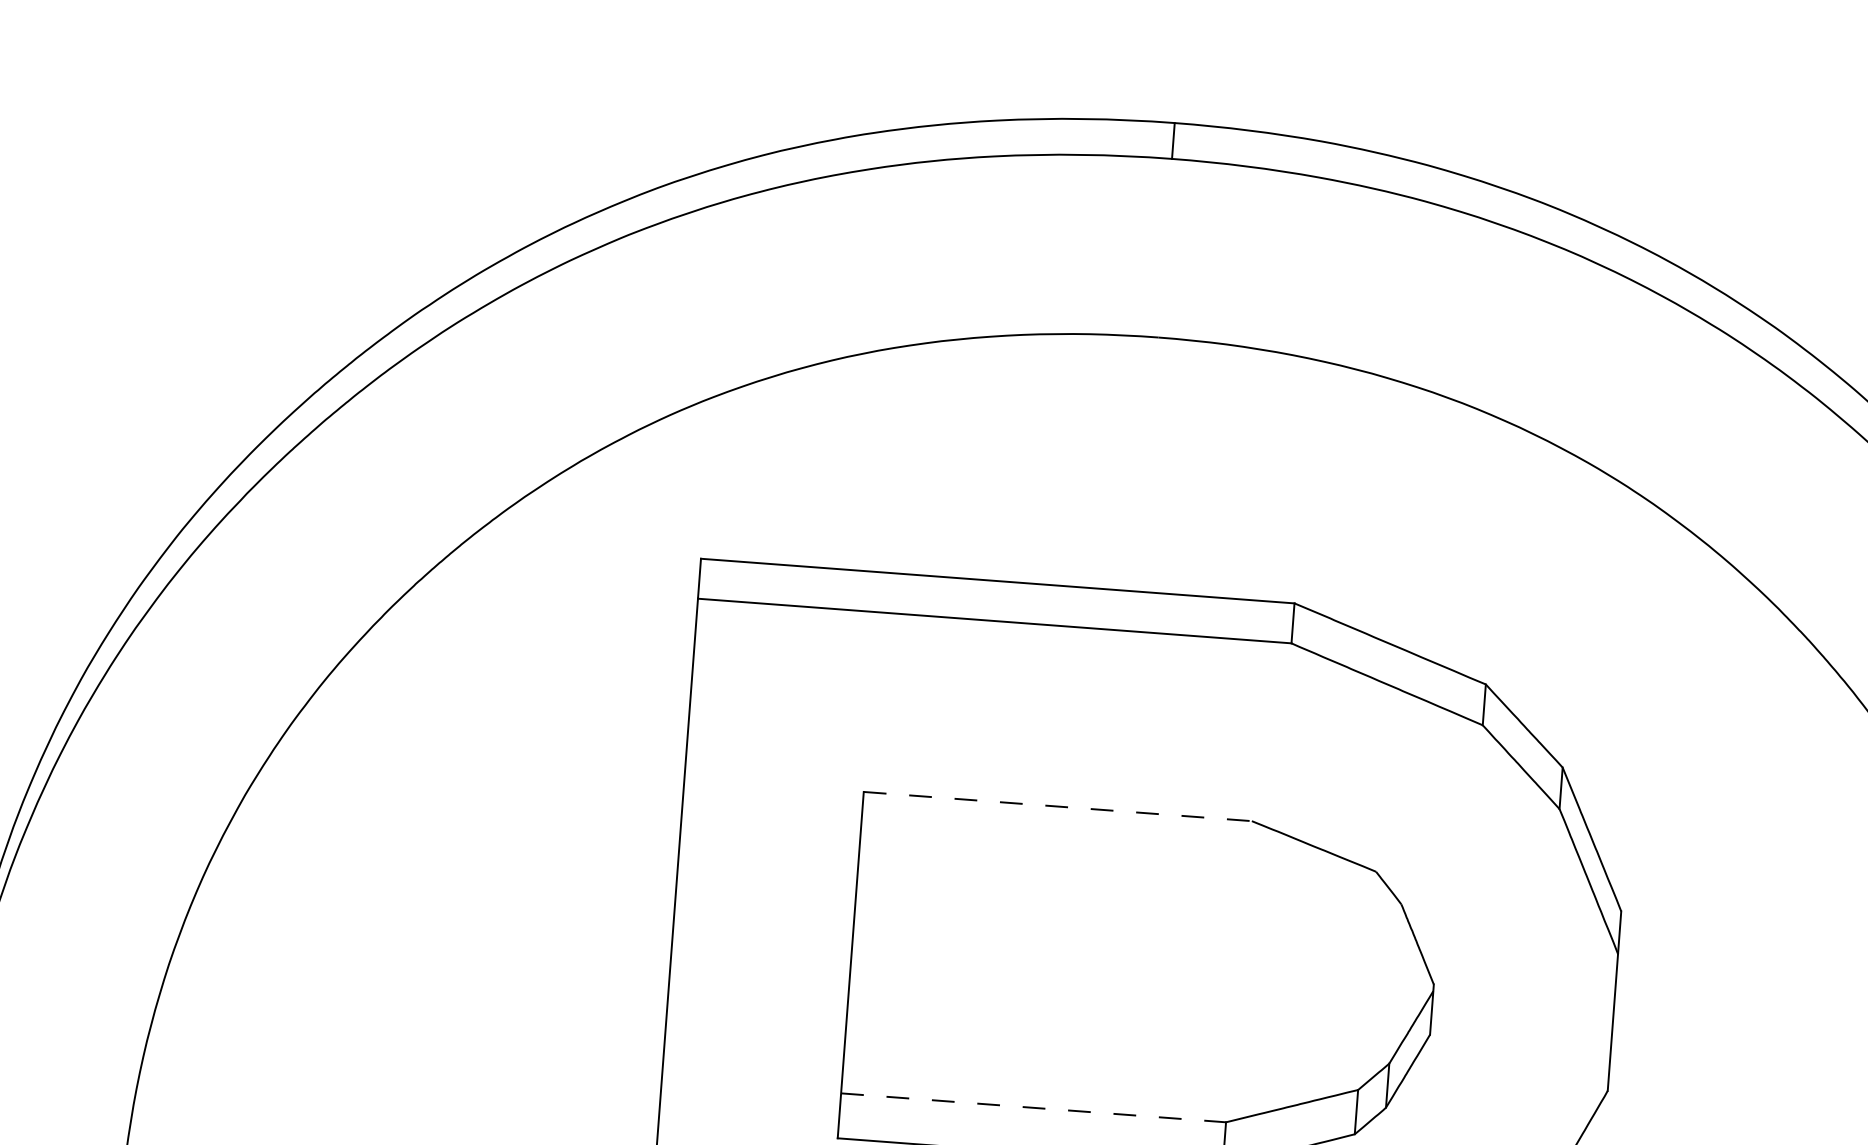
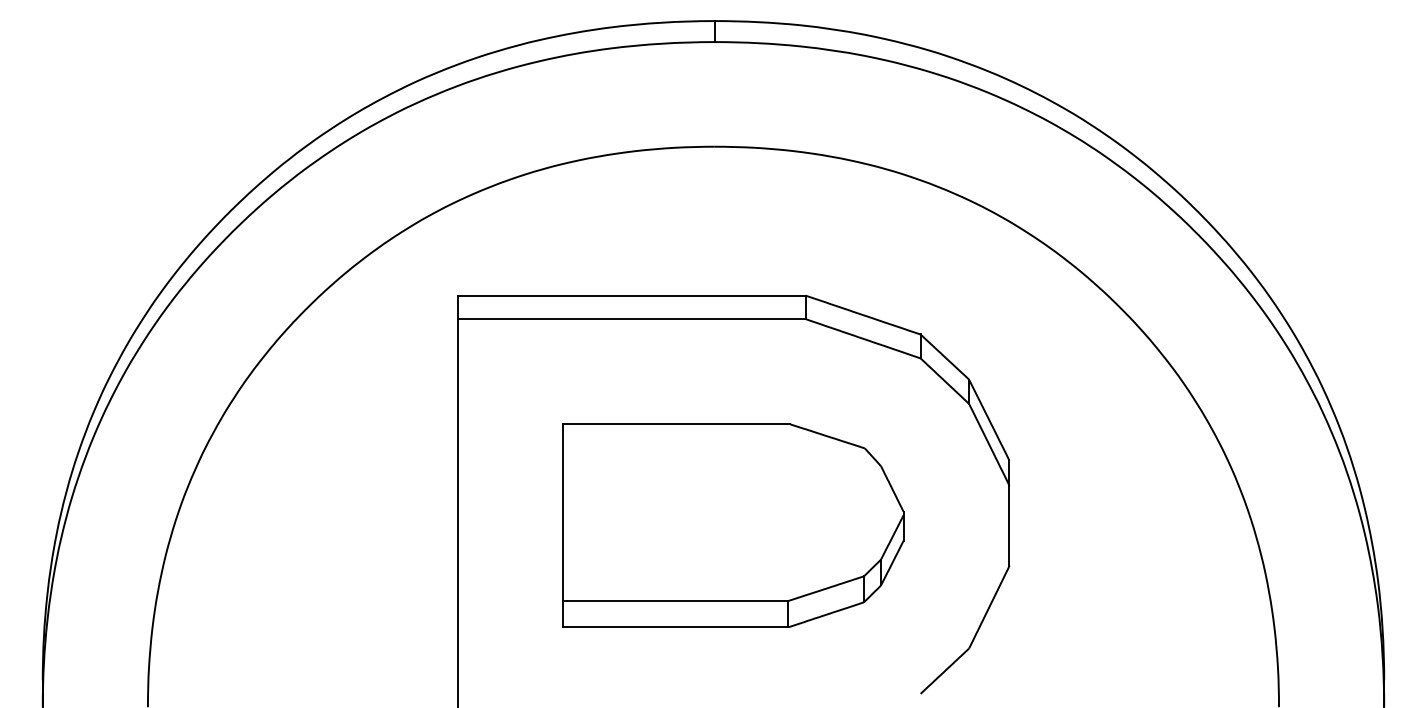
line: (1057, 806) -> (676, 424), dashed -> solid
line: (1033, 1107) -> (675, 600), dashed -> solid

